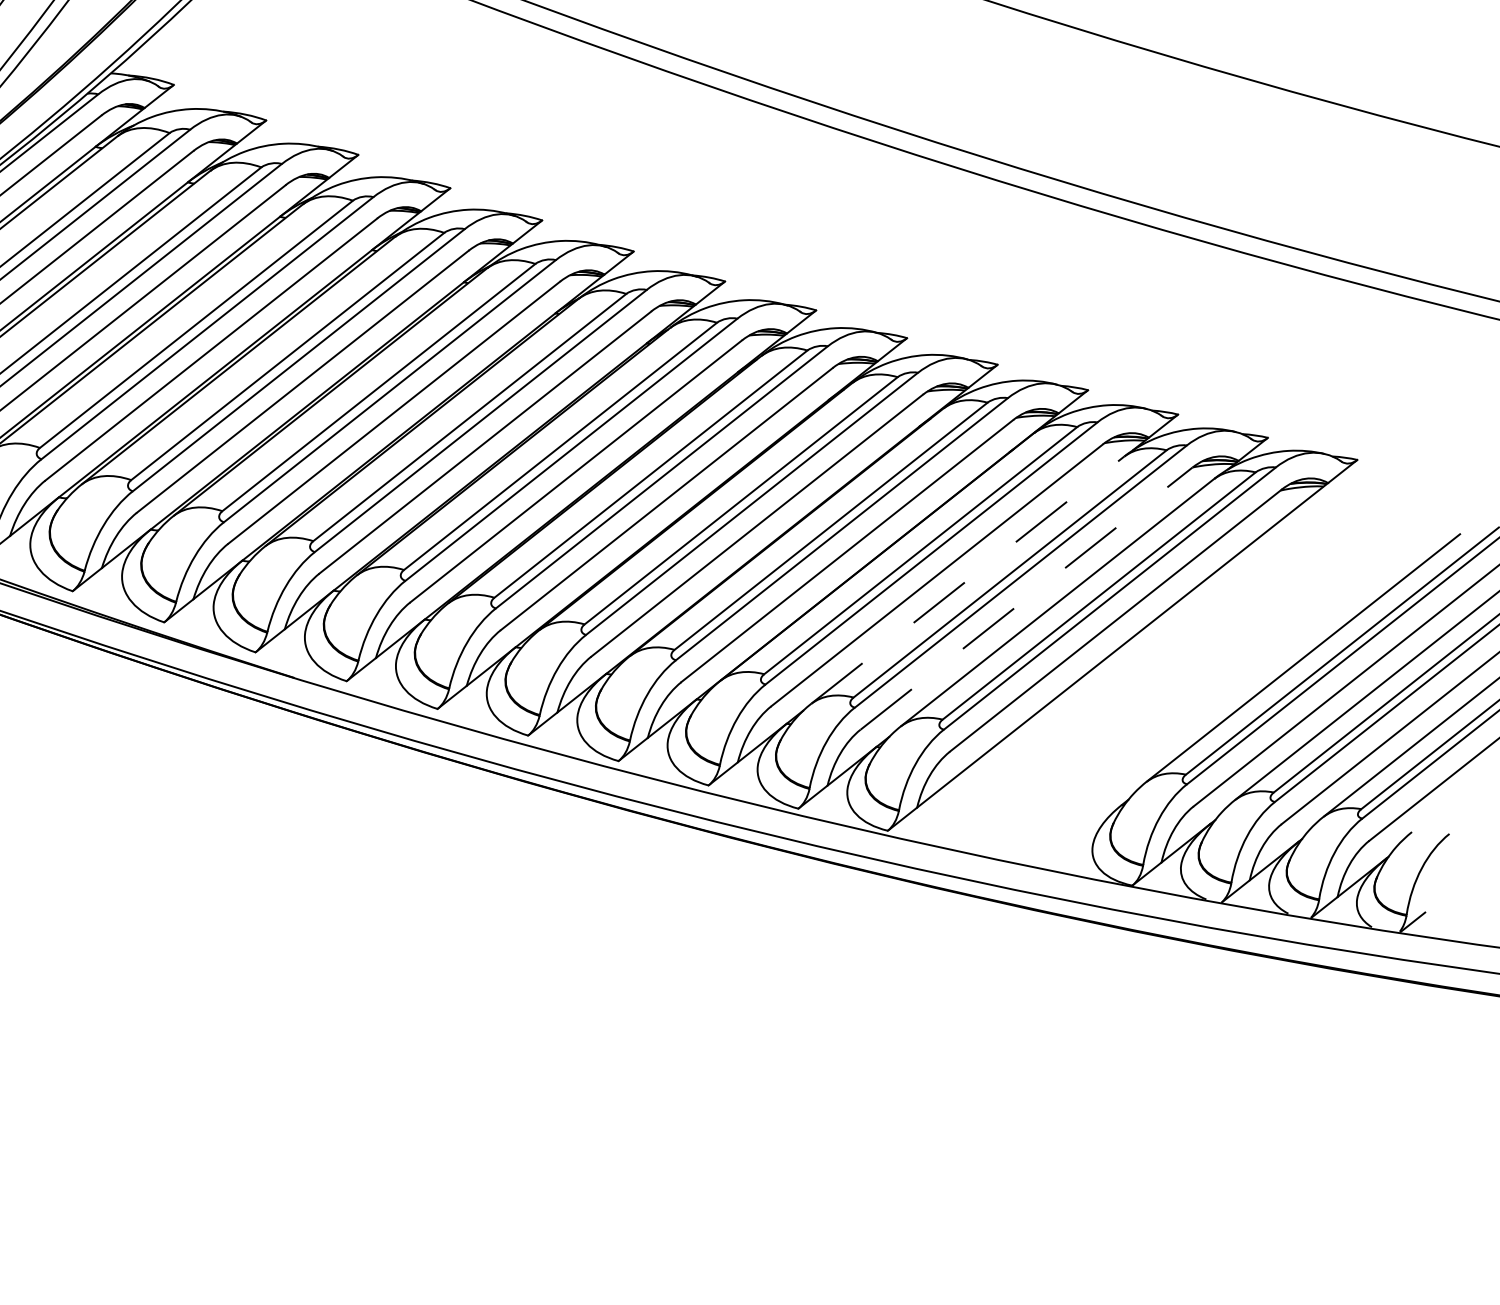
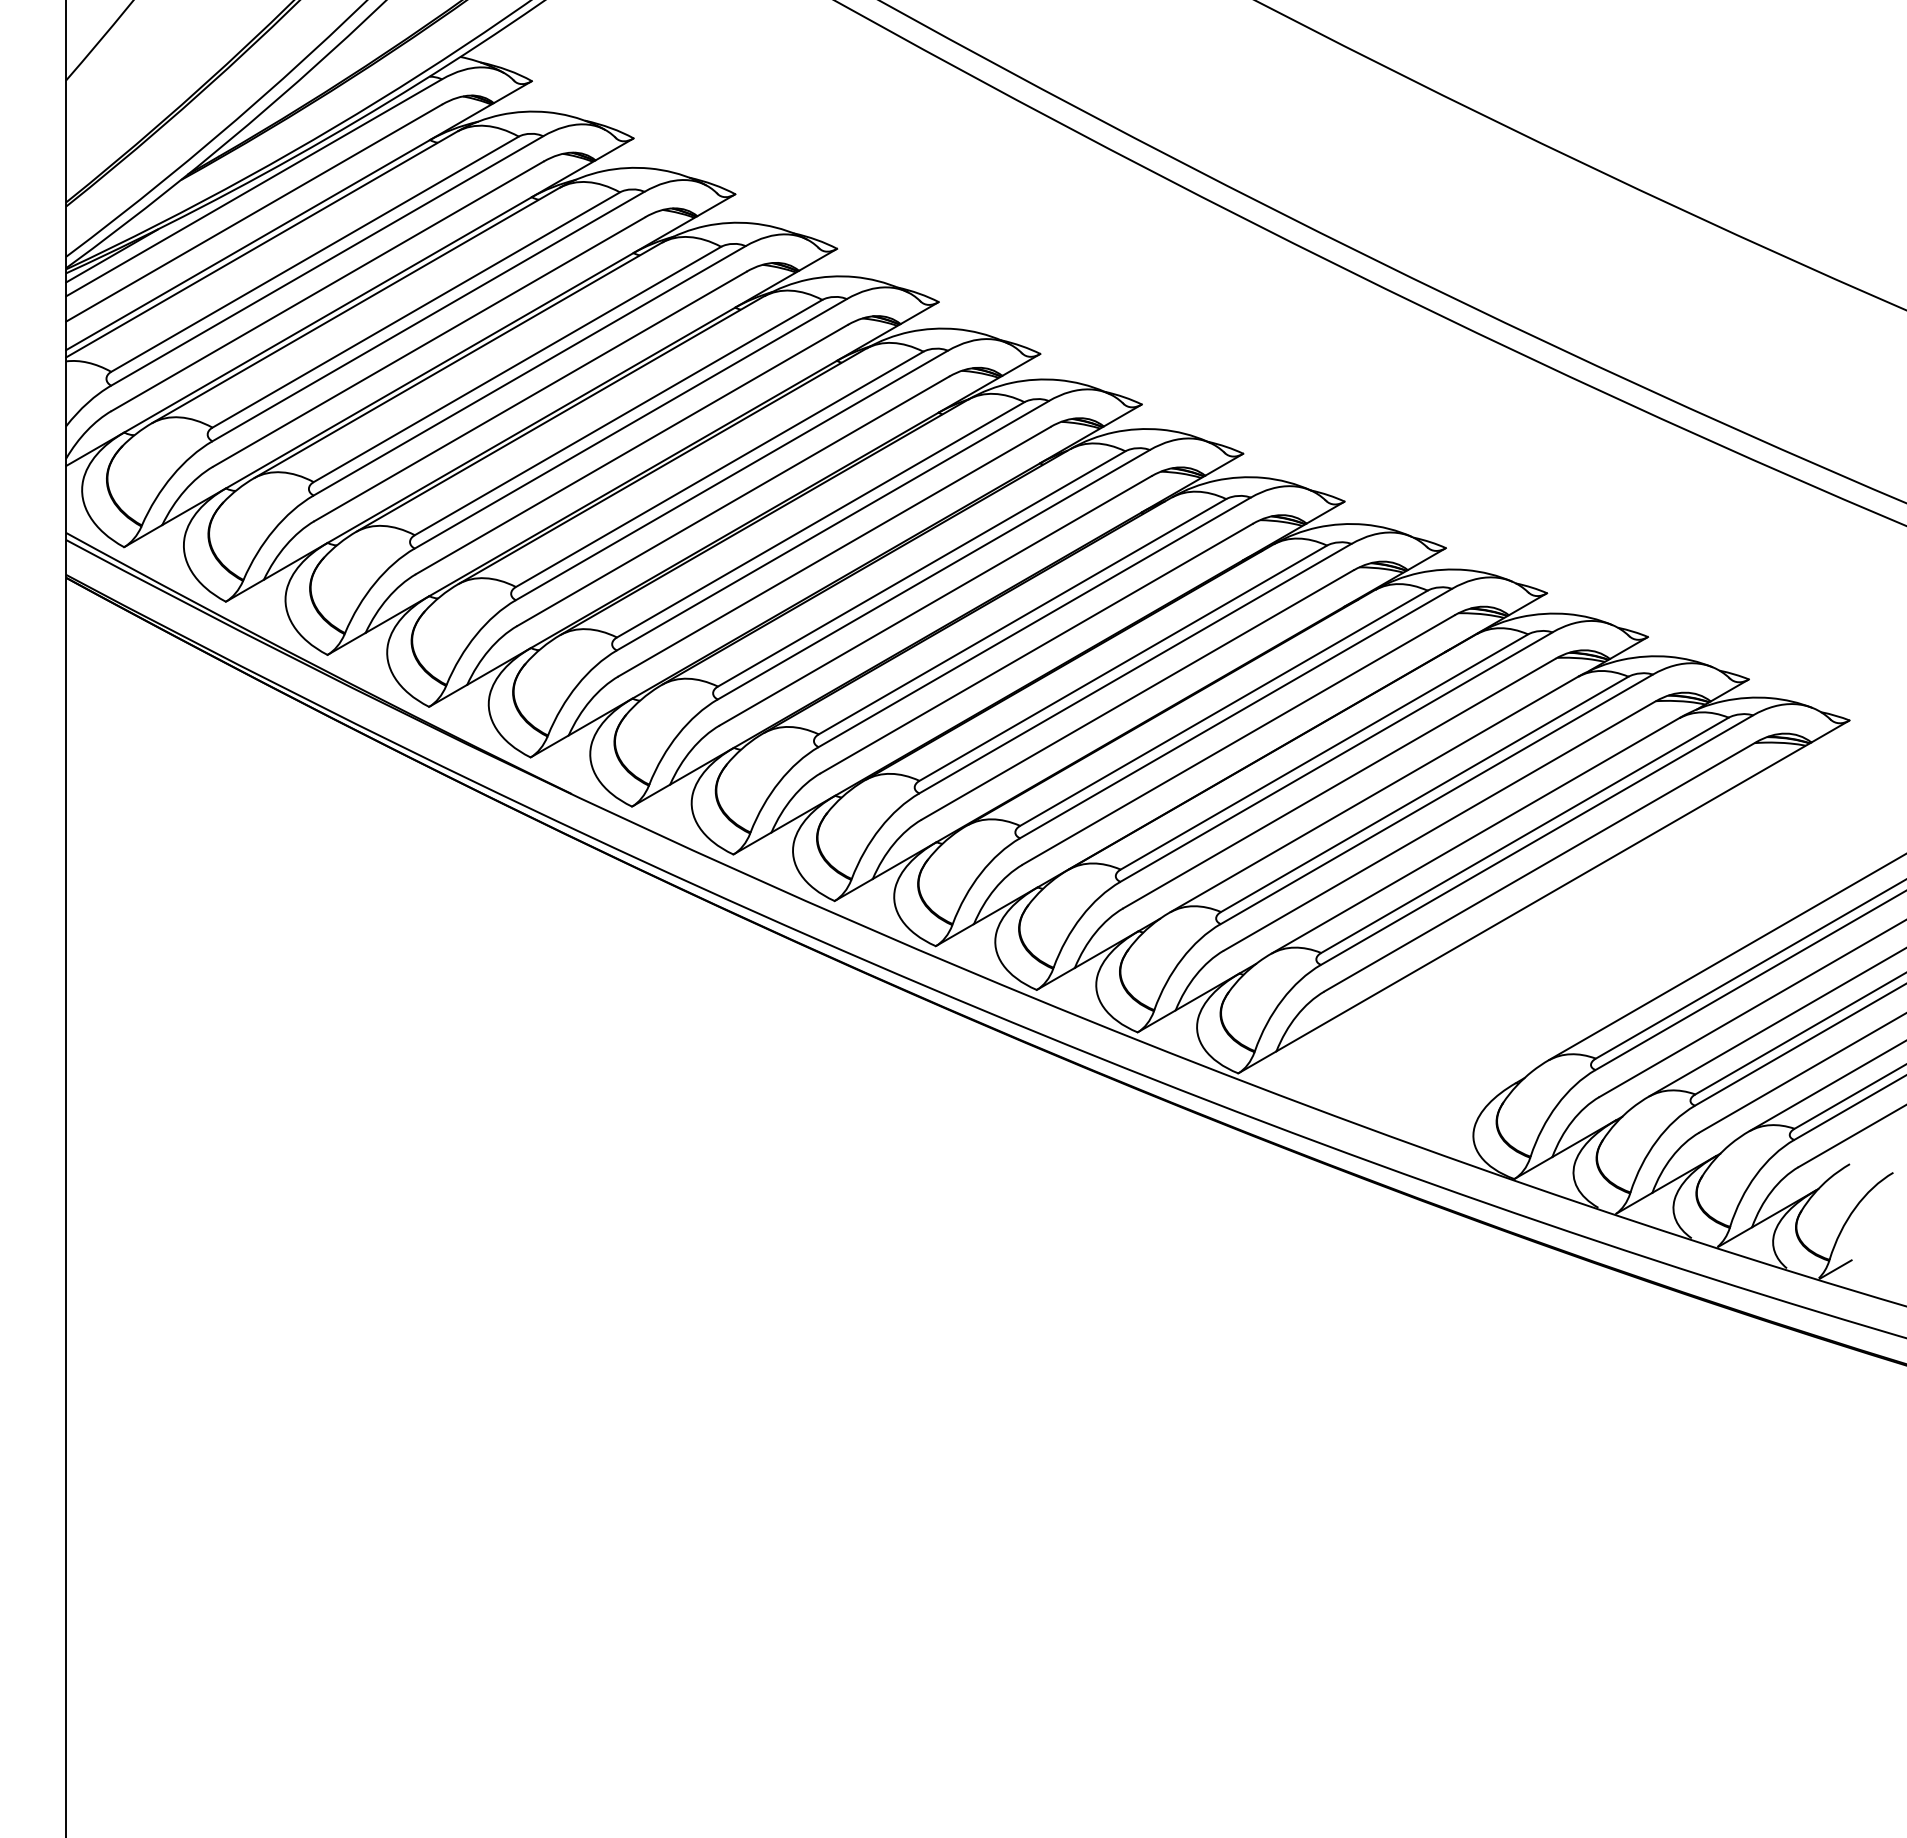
line: (967, 580) -> (1374, 794), dashed -> solid
line: (1027, 598) -> (1440, 825), dashed -> solid

